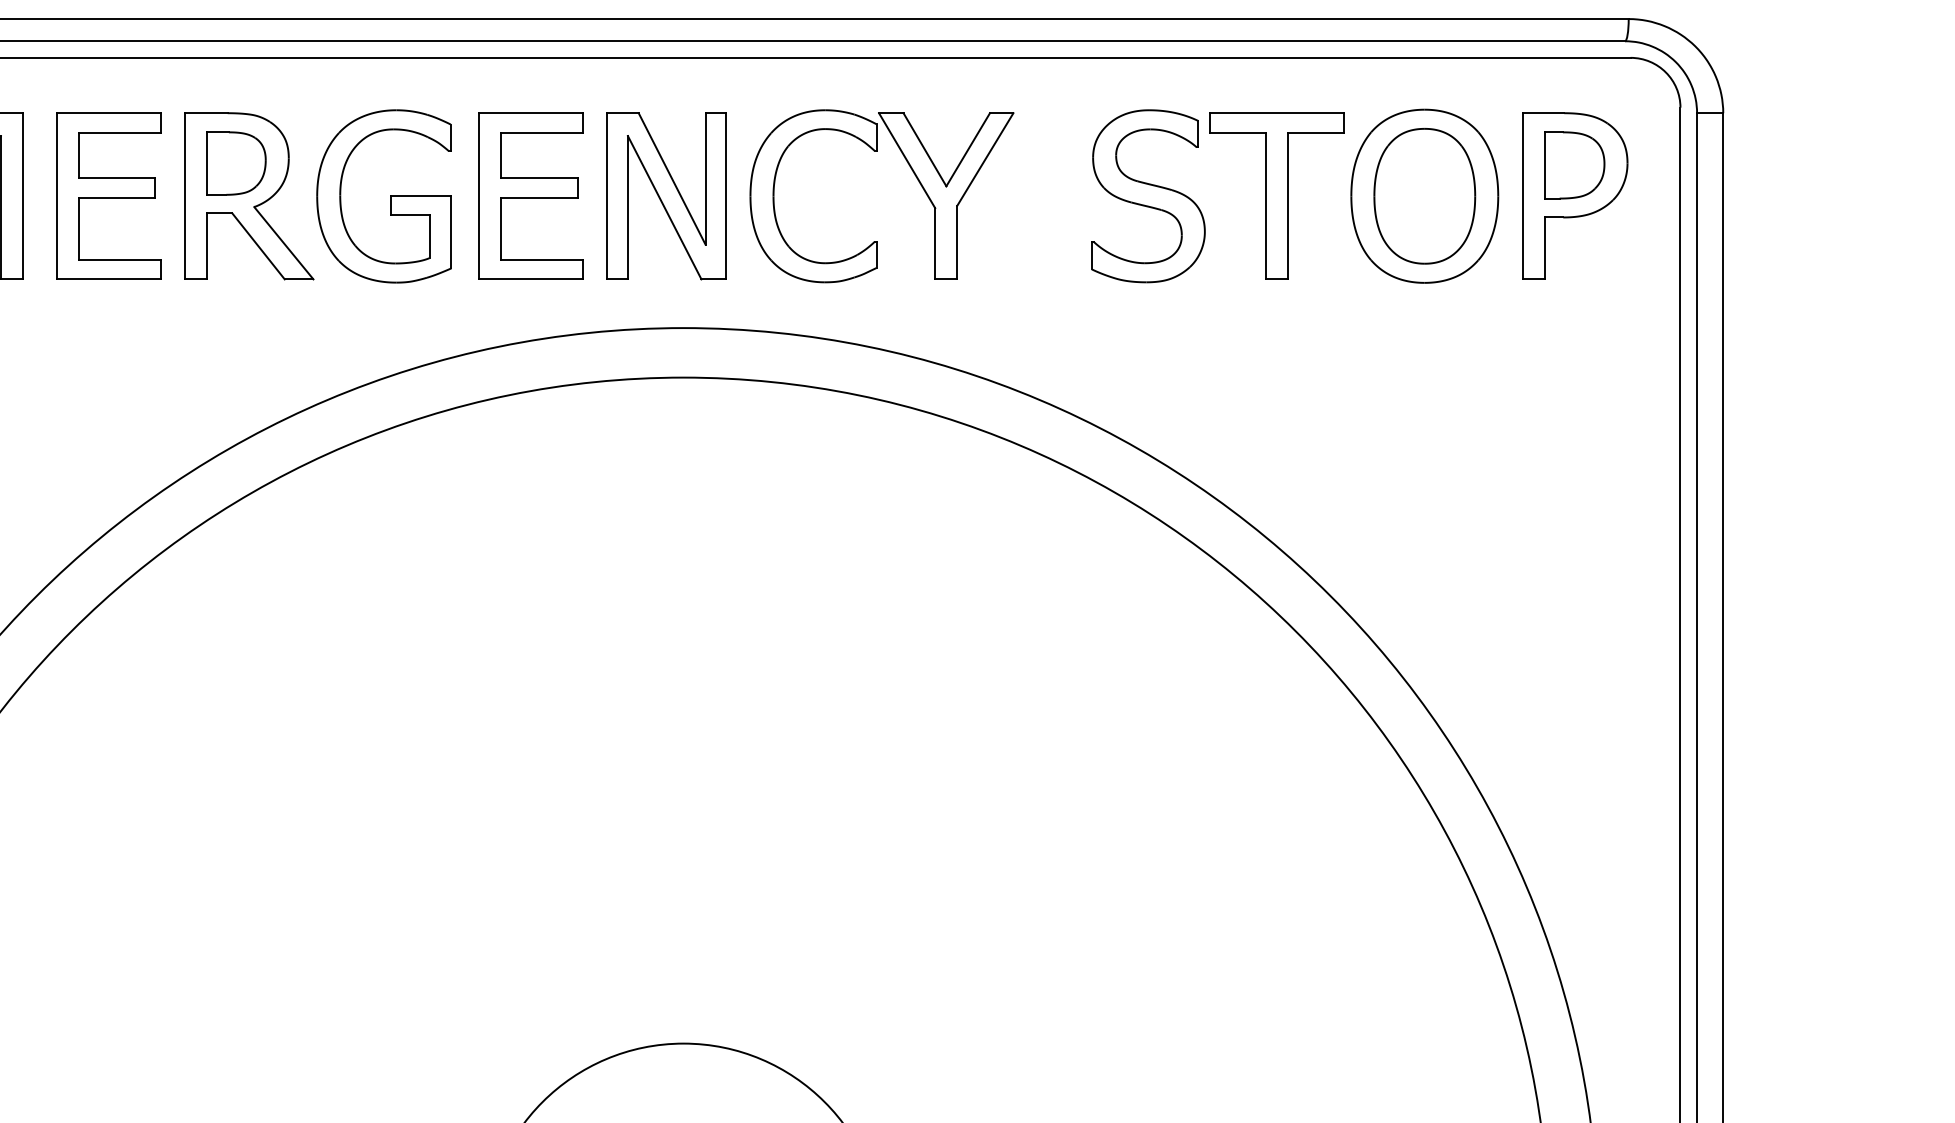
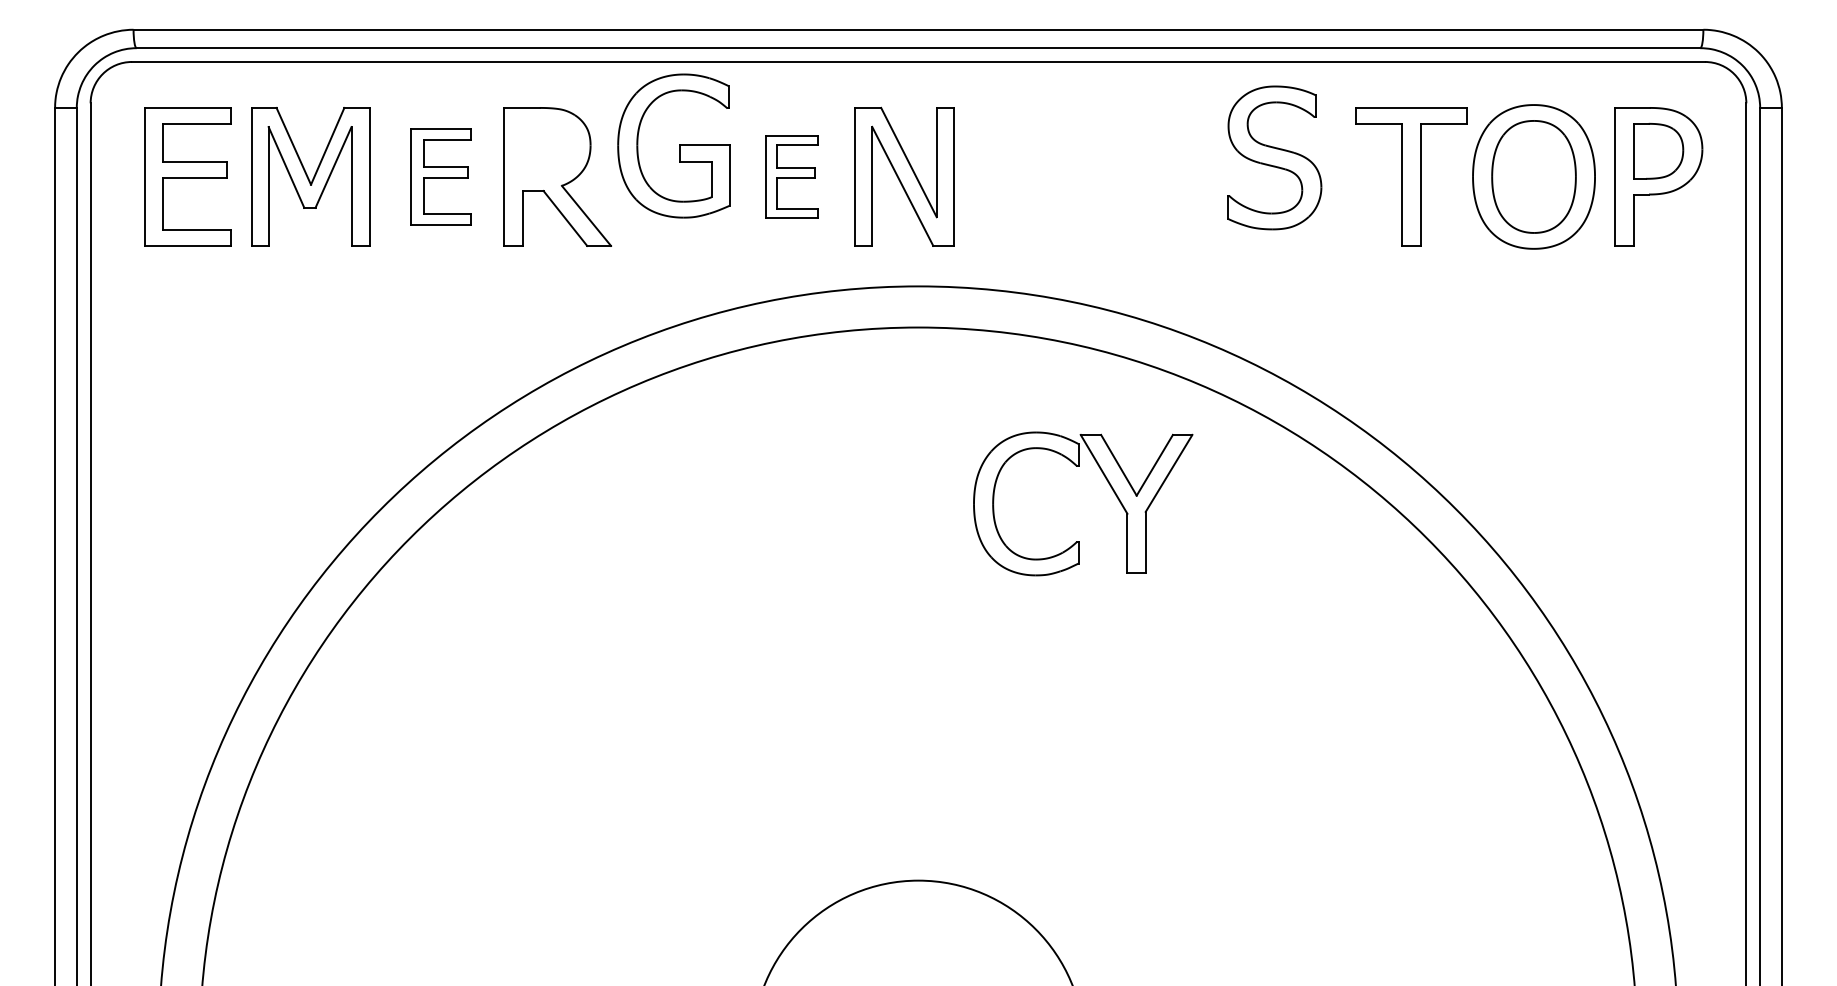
part: (236, 163) -> (547, 149), removed
part: (914, 176) -> (1110, 487), moved
part: (108, 195) -> (440, 176), size x0.7
part: (383, 195) -> (673, 145), moved
part: (530, 195) -> (791, 176), size x0.6
part: (1148, 195) -> (1274, 157), moved

